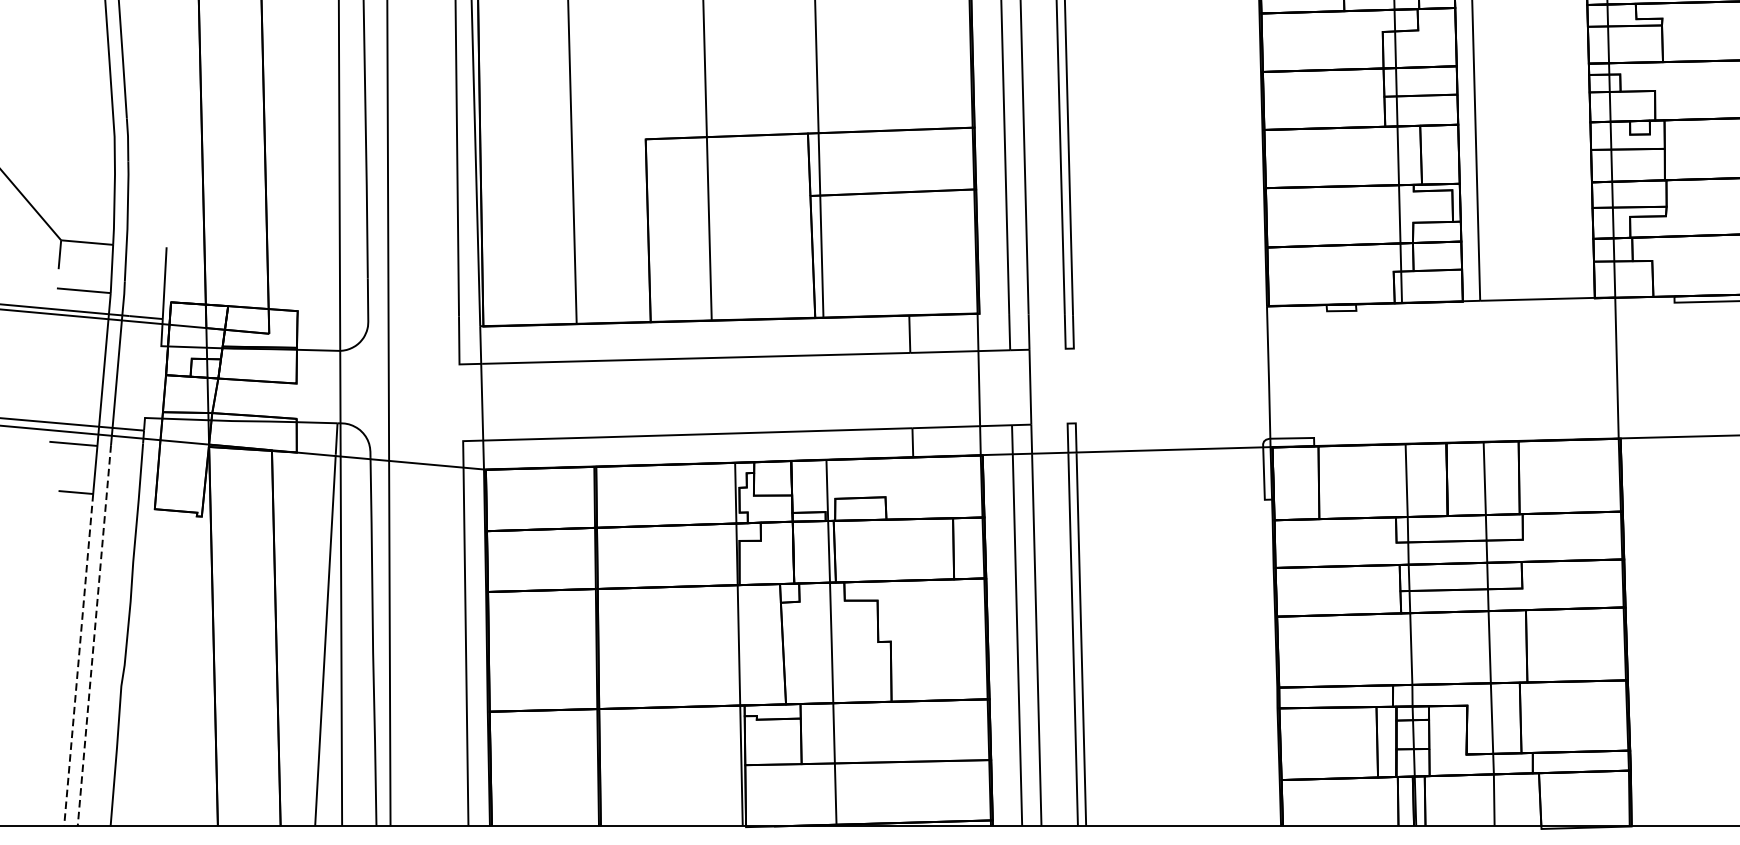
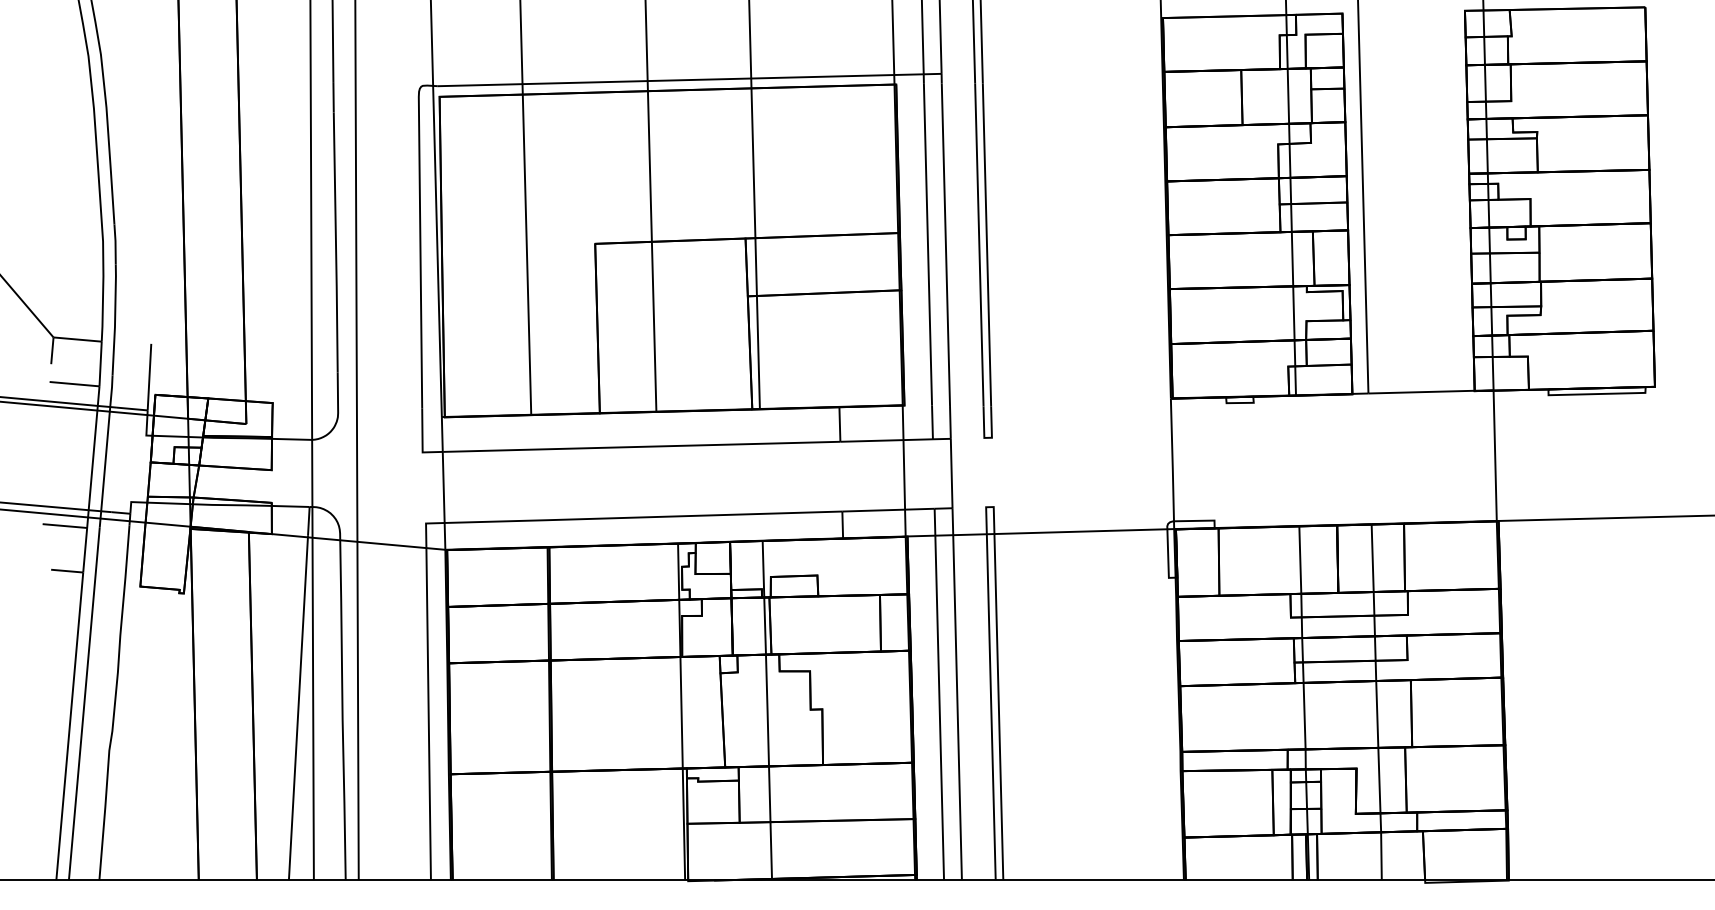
line: (94, 636) -> (84, 704), dashed -> solid
line: (78, 660) -> (69, 726), dashed -> solid

